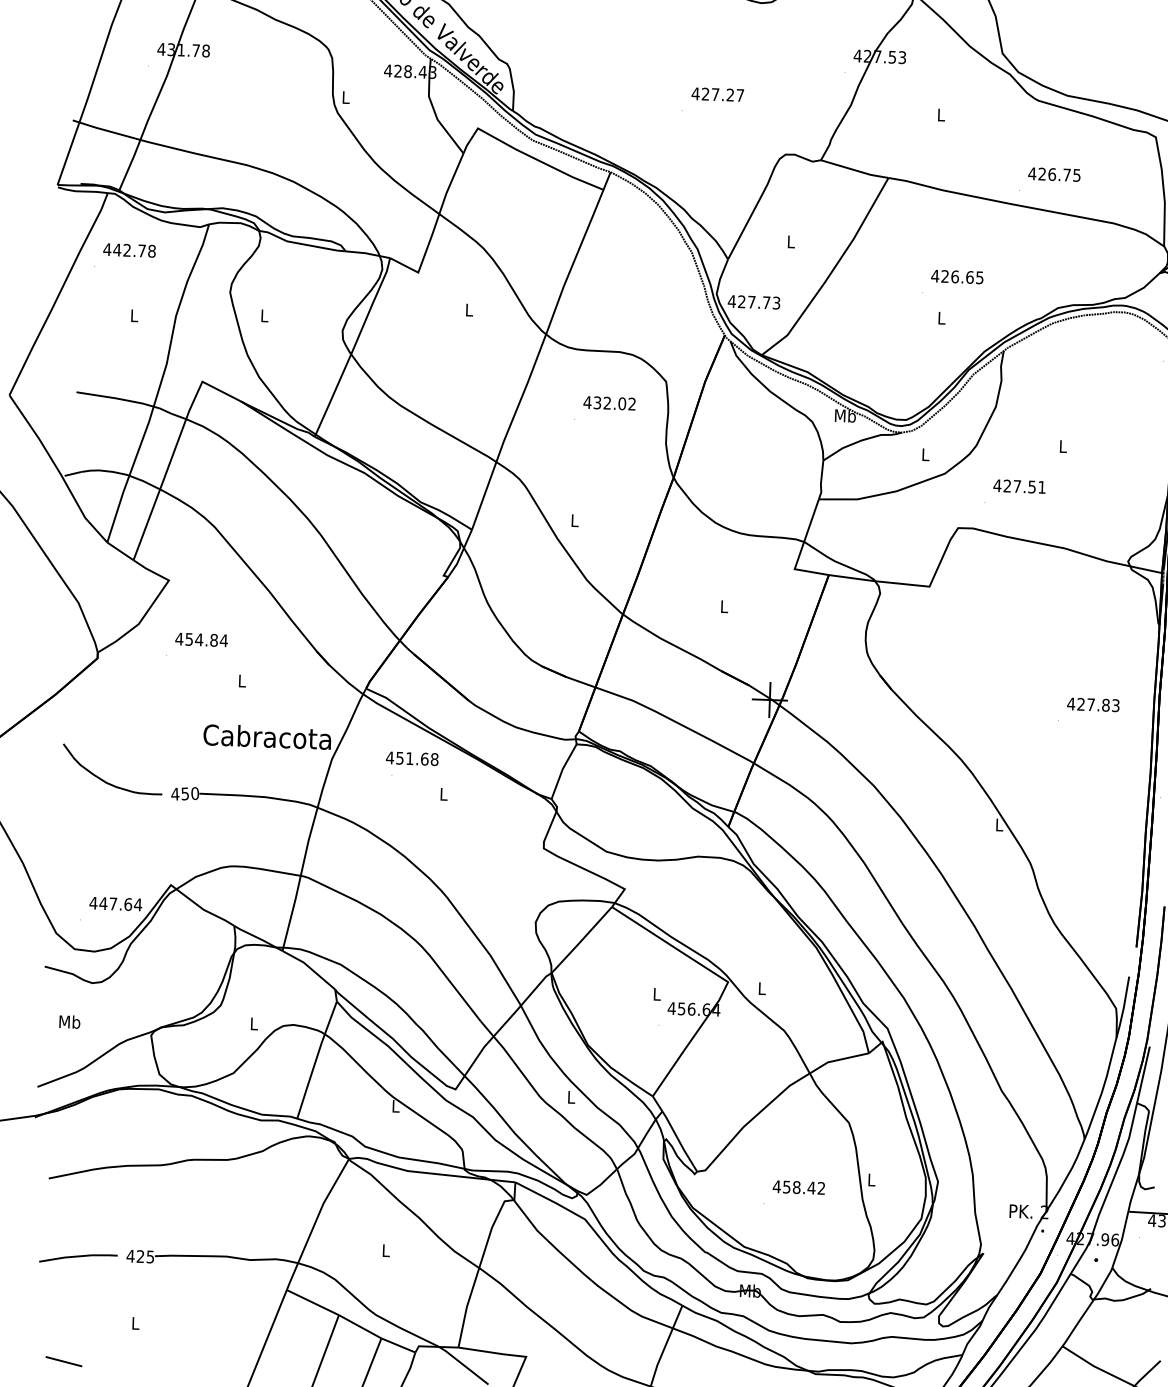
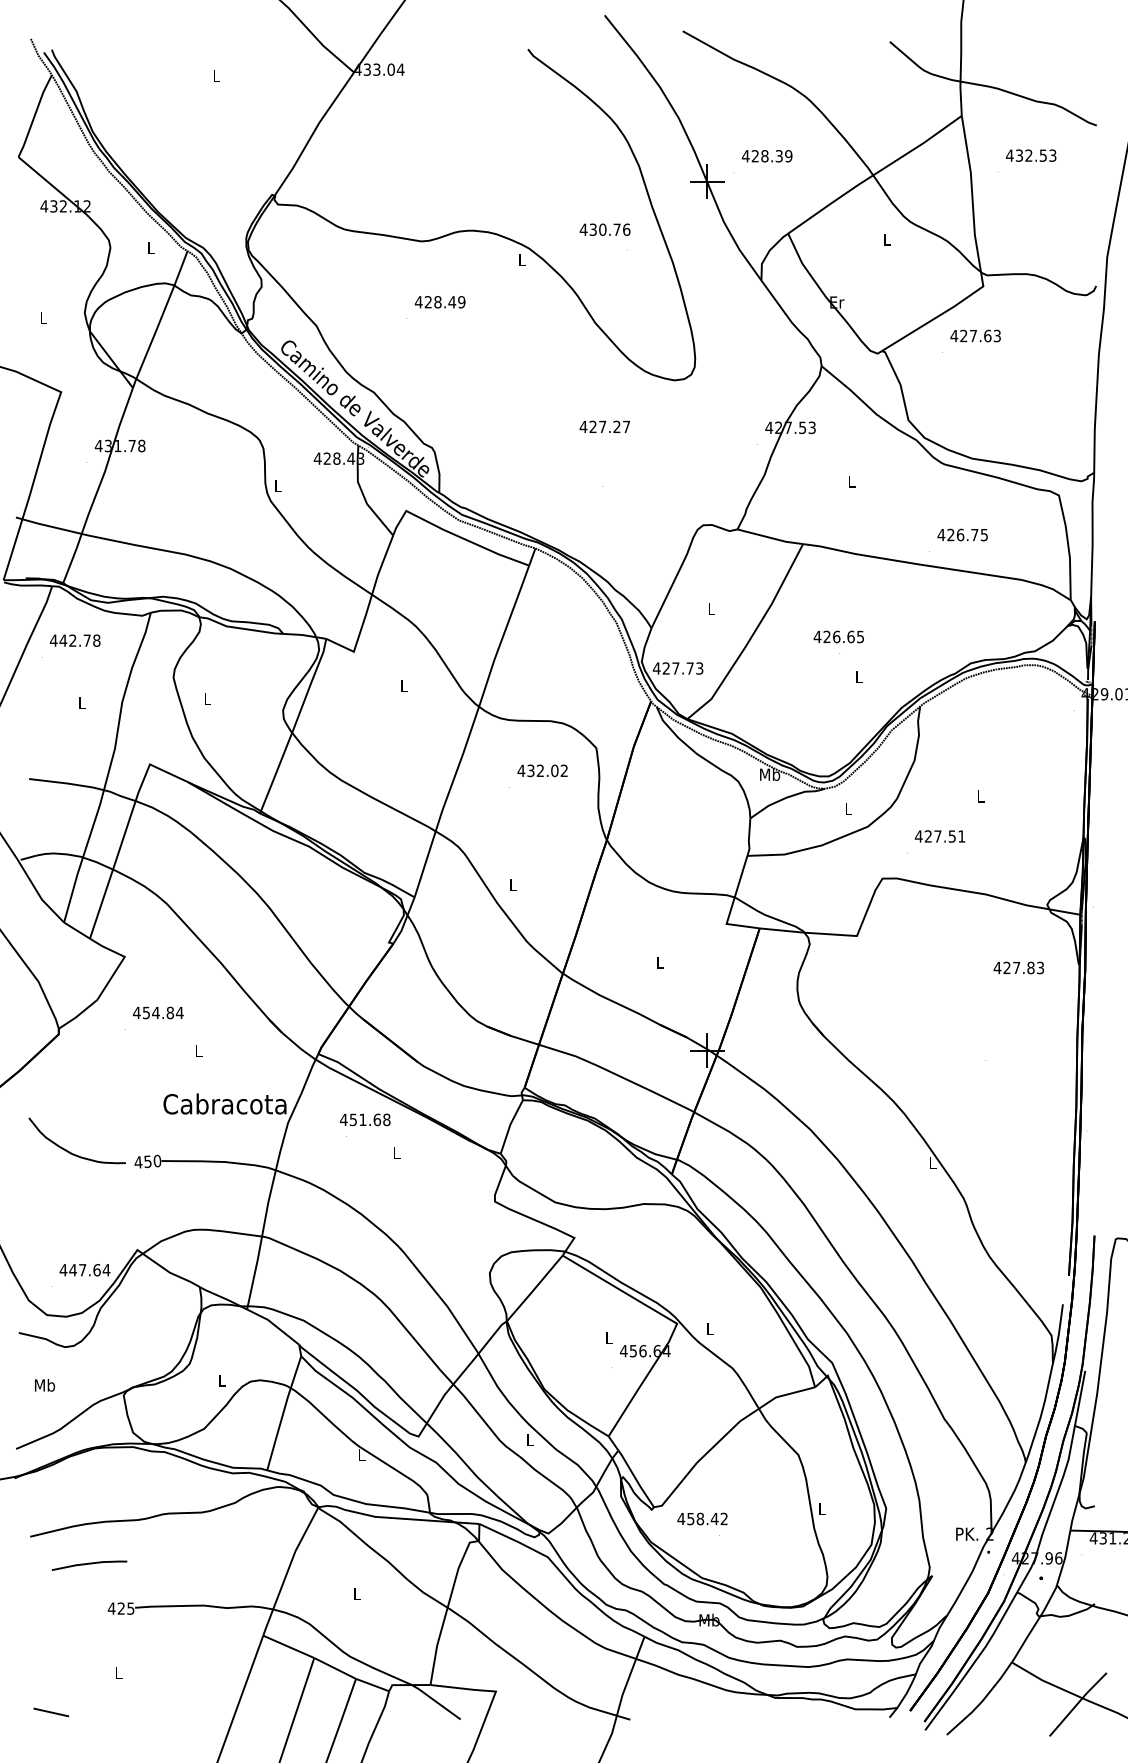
text: (717, 94) -> (604, 426), moved
text: (957, 276) -> (838, 636), moved
text: (1093, 704) -> (1018, 967), moved
text: (798, 1187) -> (702, 1518), moved
line: (78, 1257) -> (89, 1564), moved

